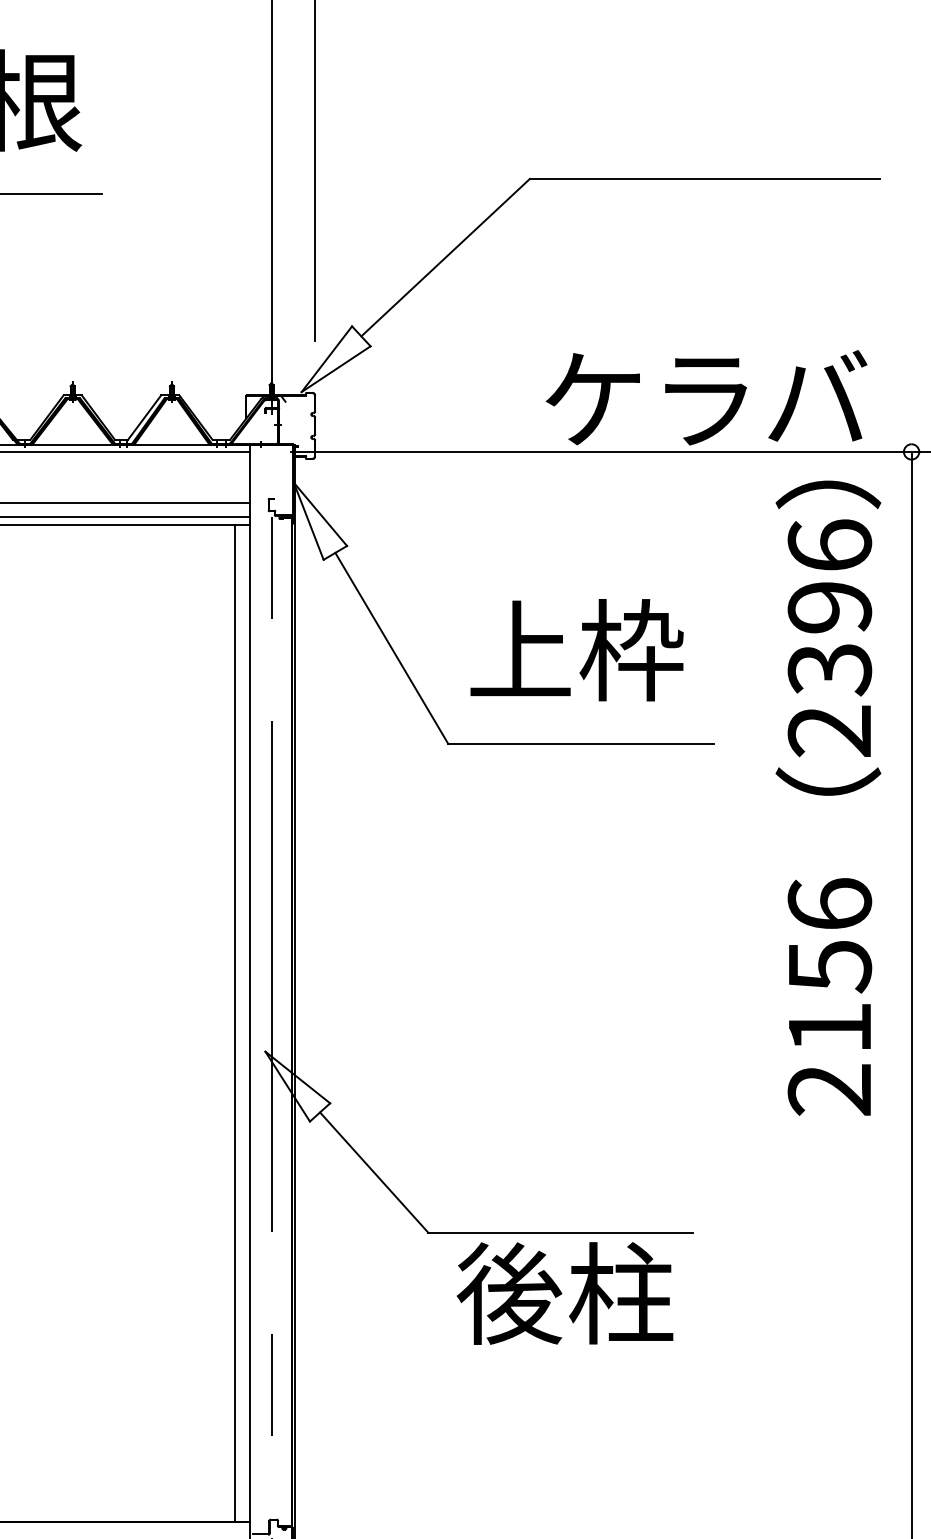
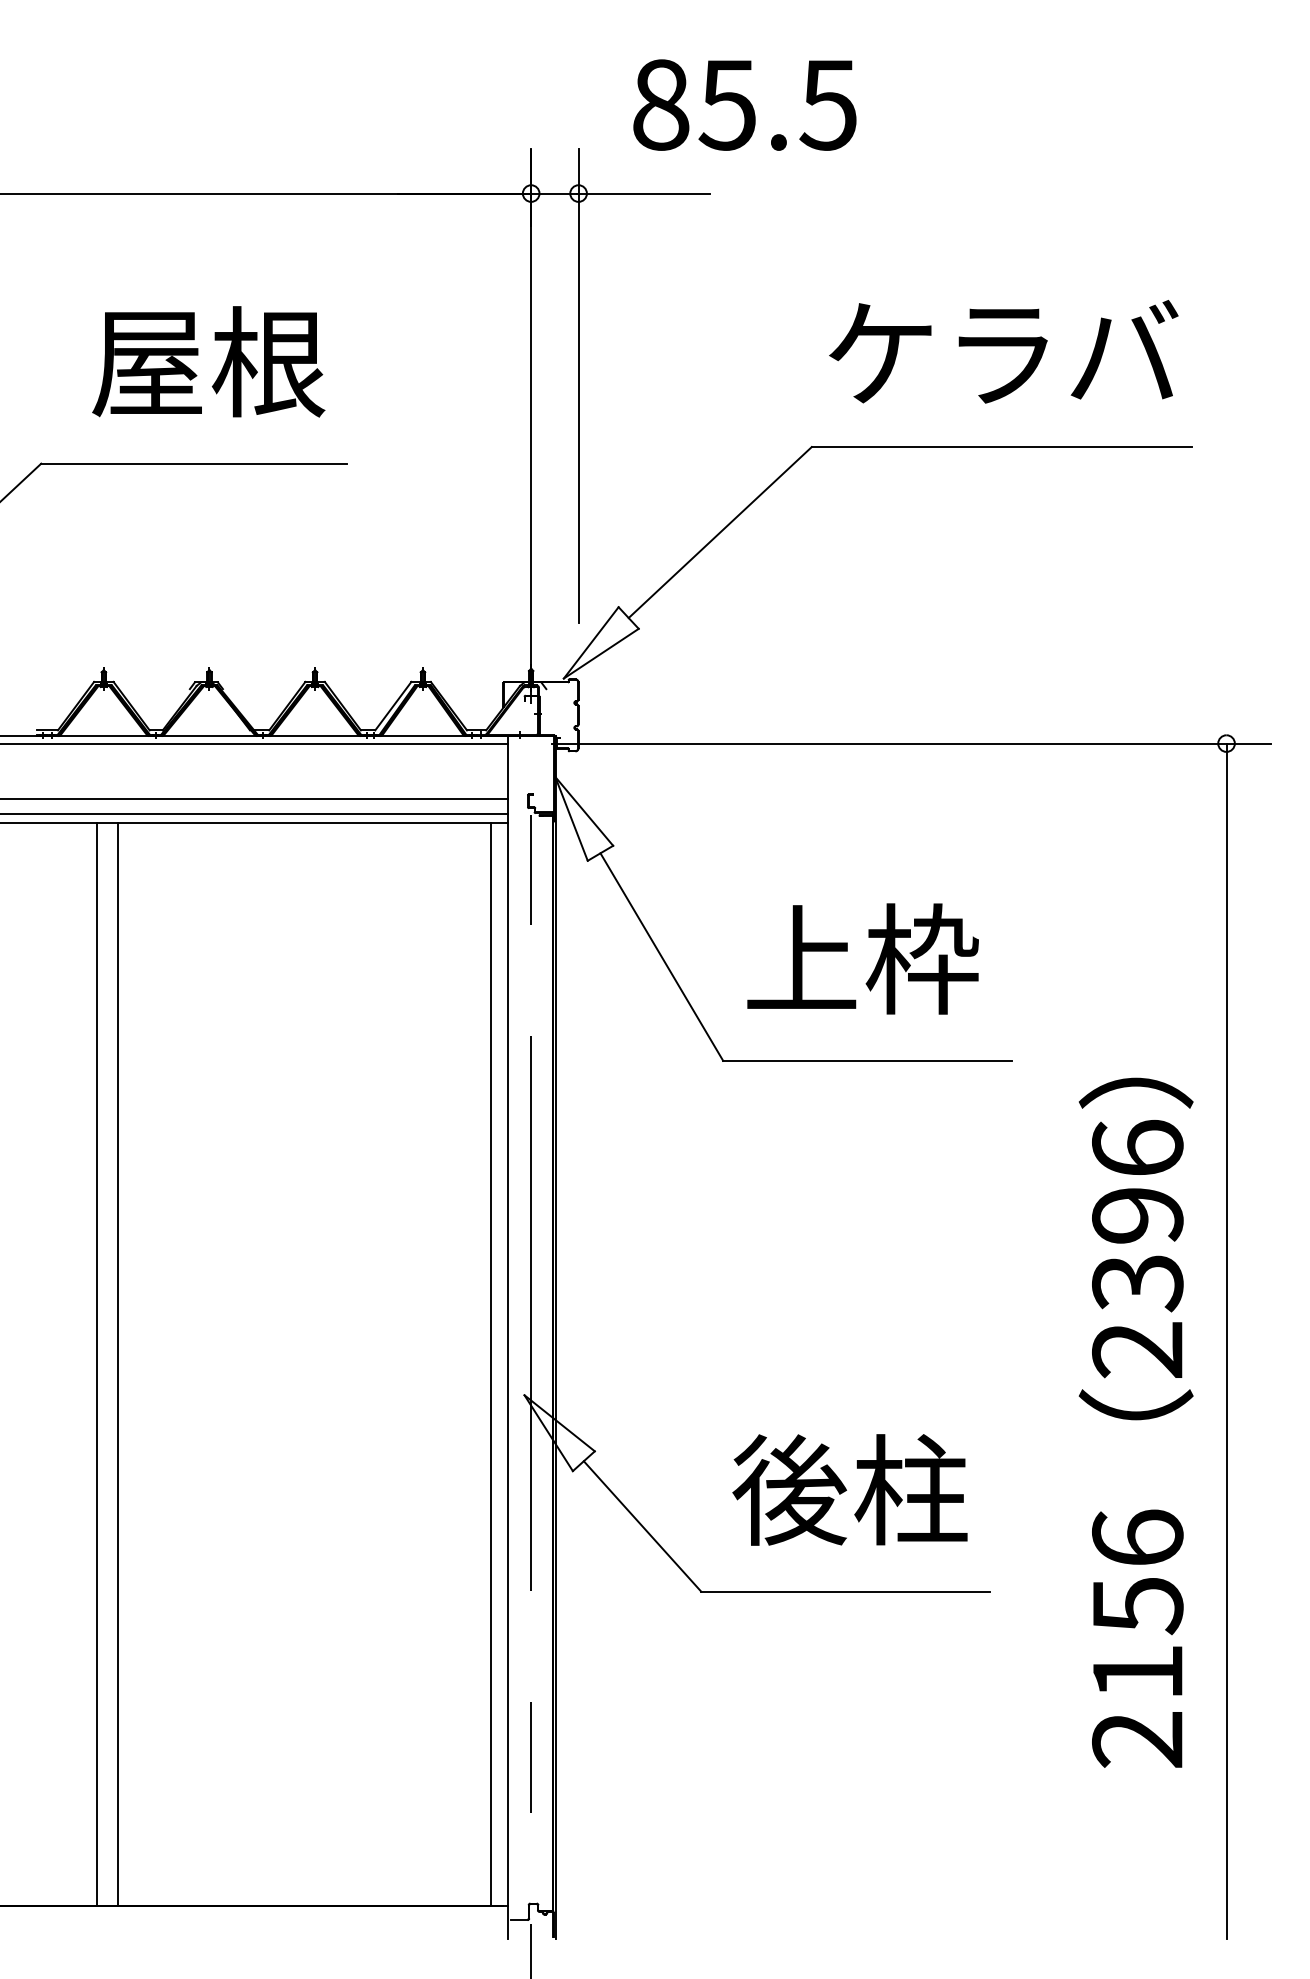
text: (706, 397) -> (1003, 351), moved
text: (827, 797) -> (1135, 1422), moved
text: (564, 1293) -> (849, 1489), moved

